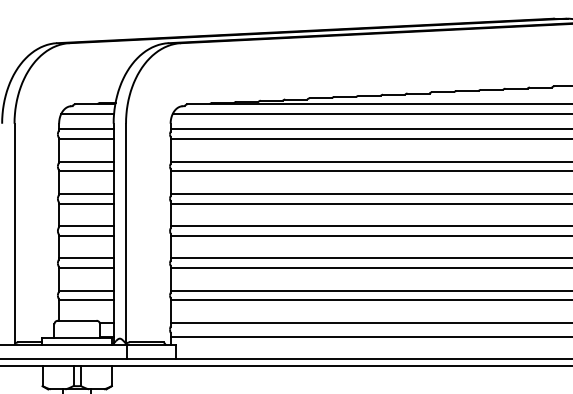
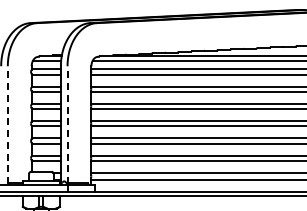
line: (13, 234) -> (7, 125), solid -> dashed
line: (125, 234) -> (67, 125), solid -> dashed

